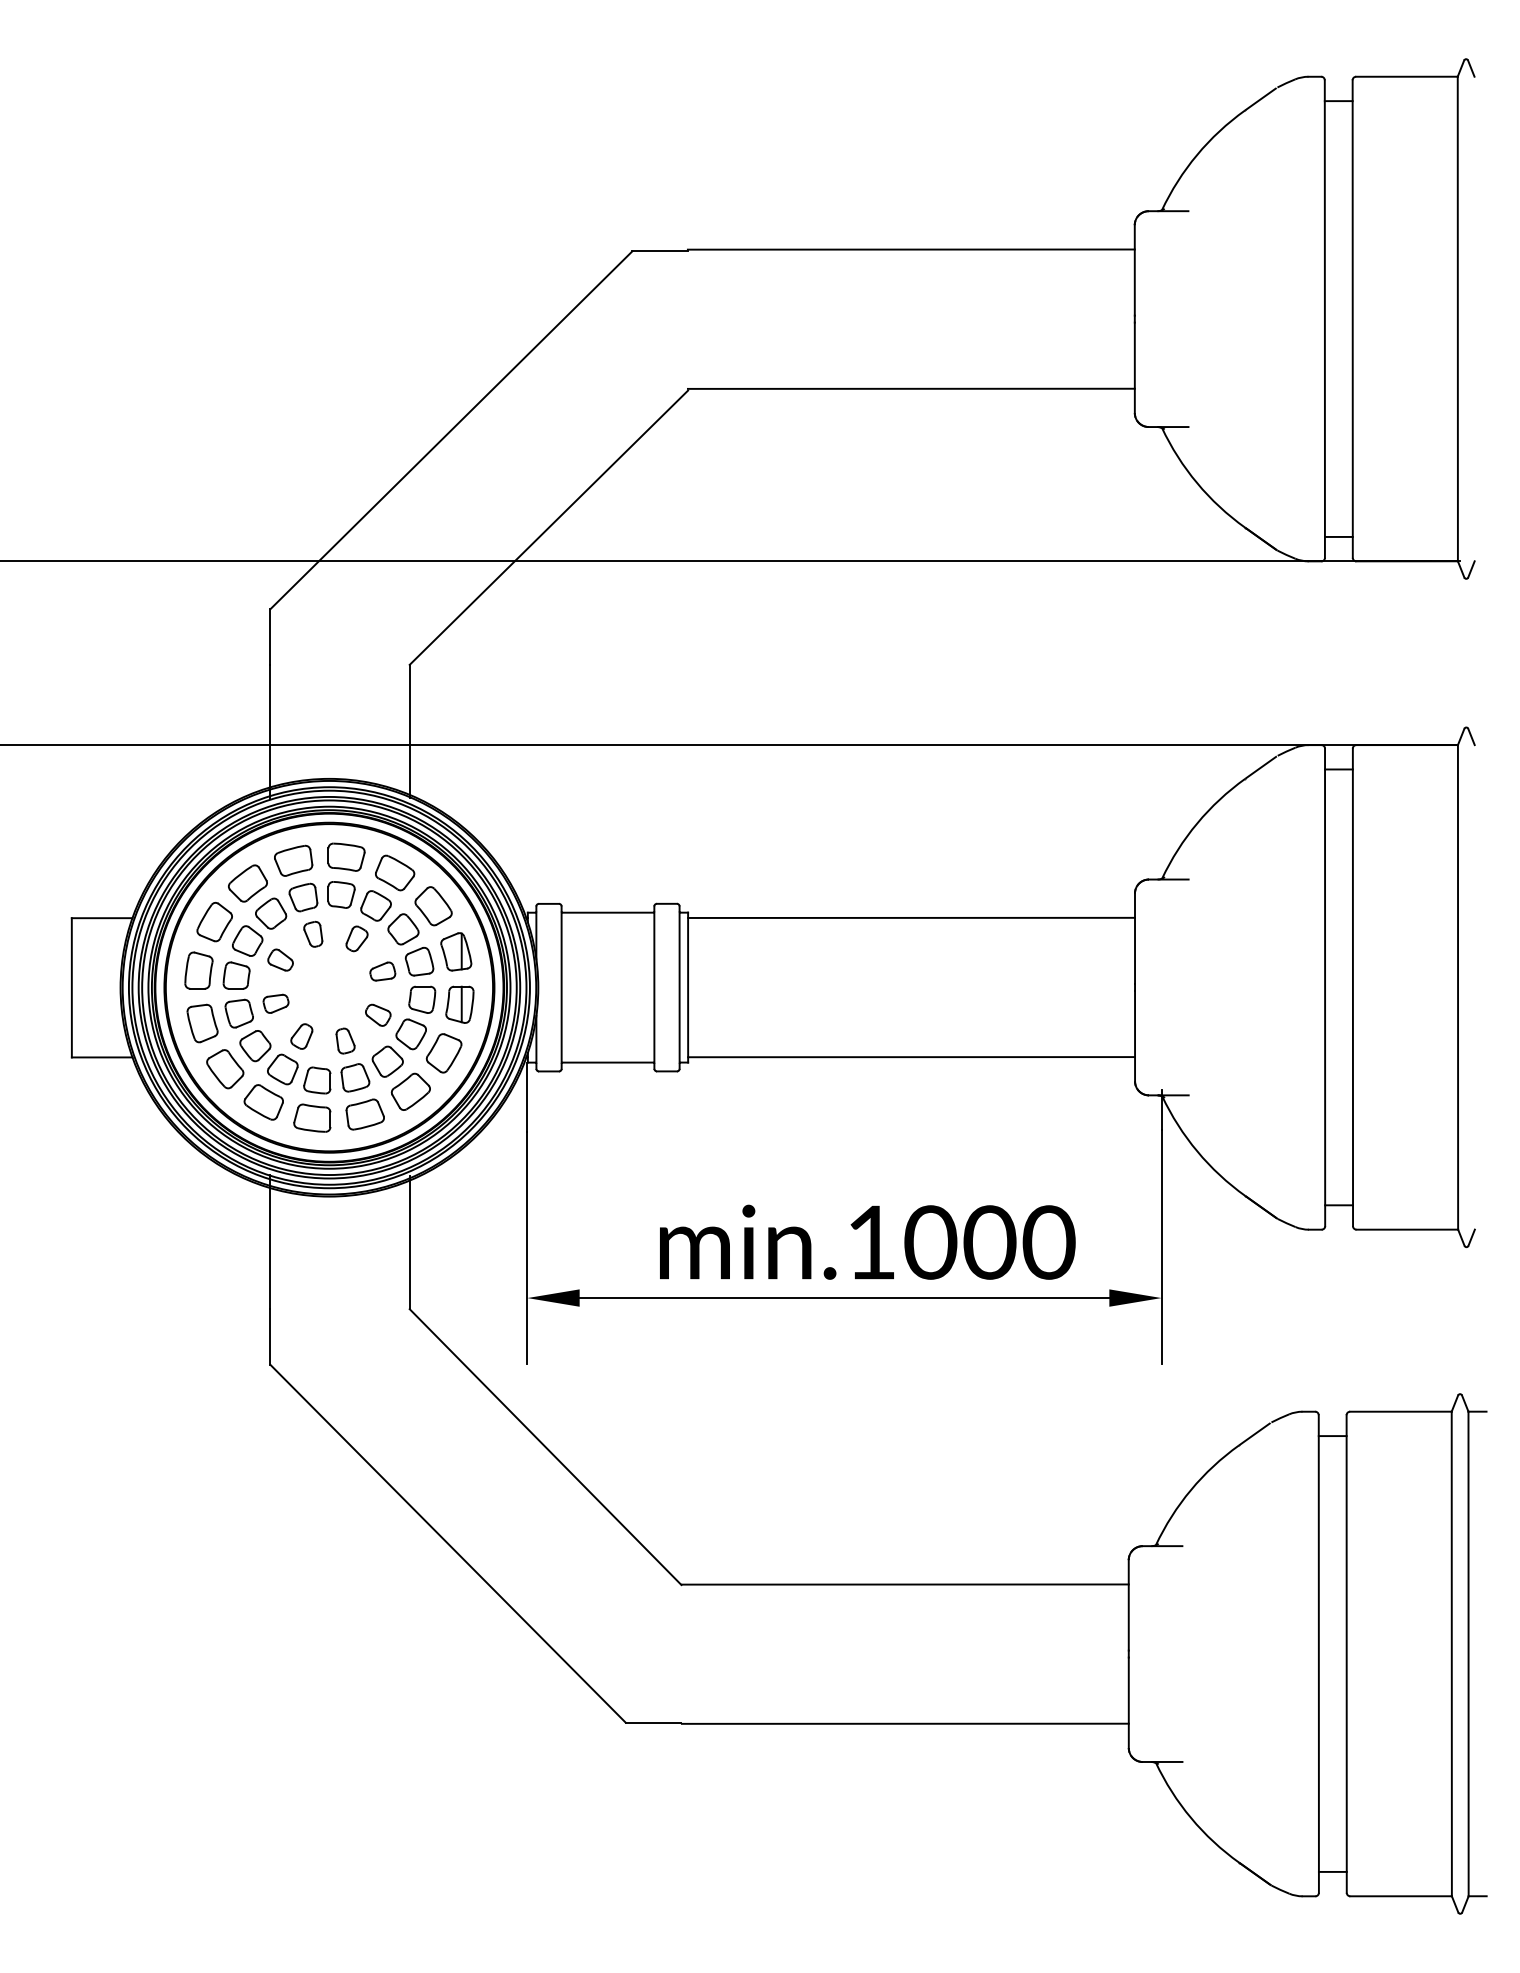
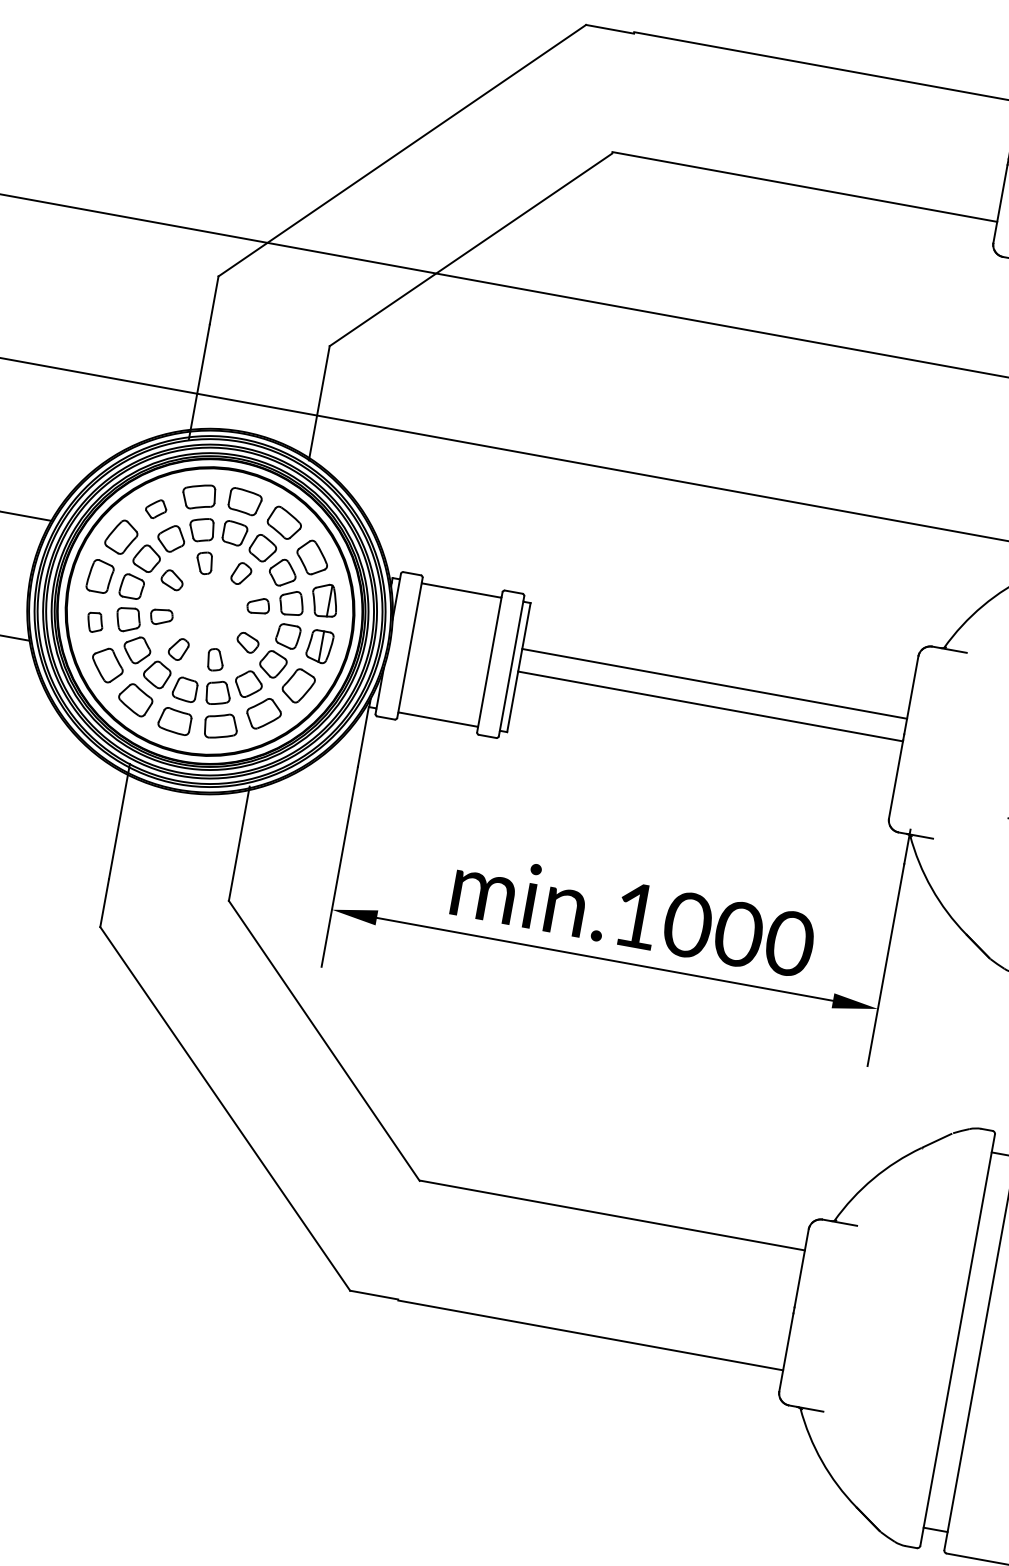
part: (247, 883) -> (155, 509), size x0.6
line: (911, 917) -> (714, 683), moved
part: (202, 1023) -> (95, 622), size x0.6
line: (911, 1057) -> (710, 706), moved

